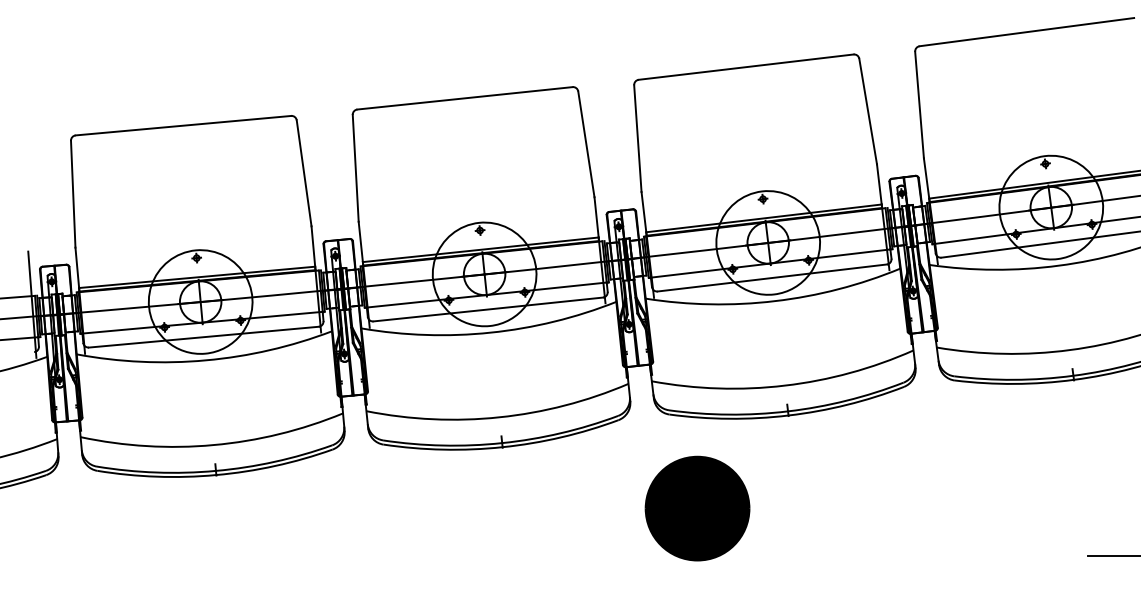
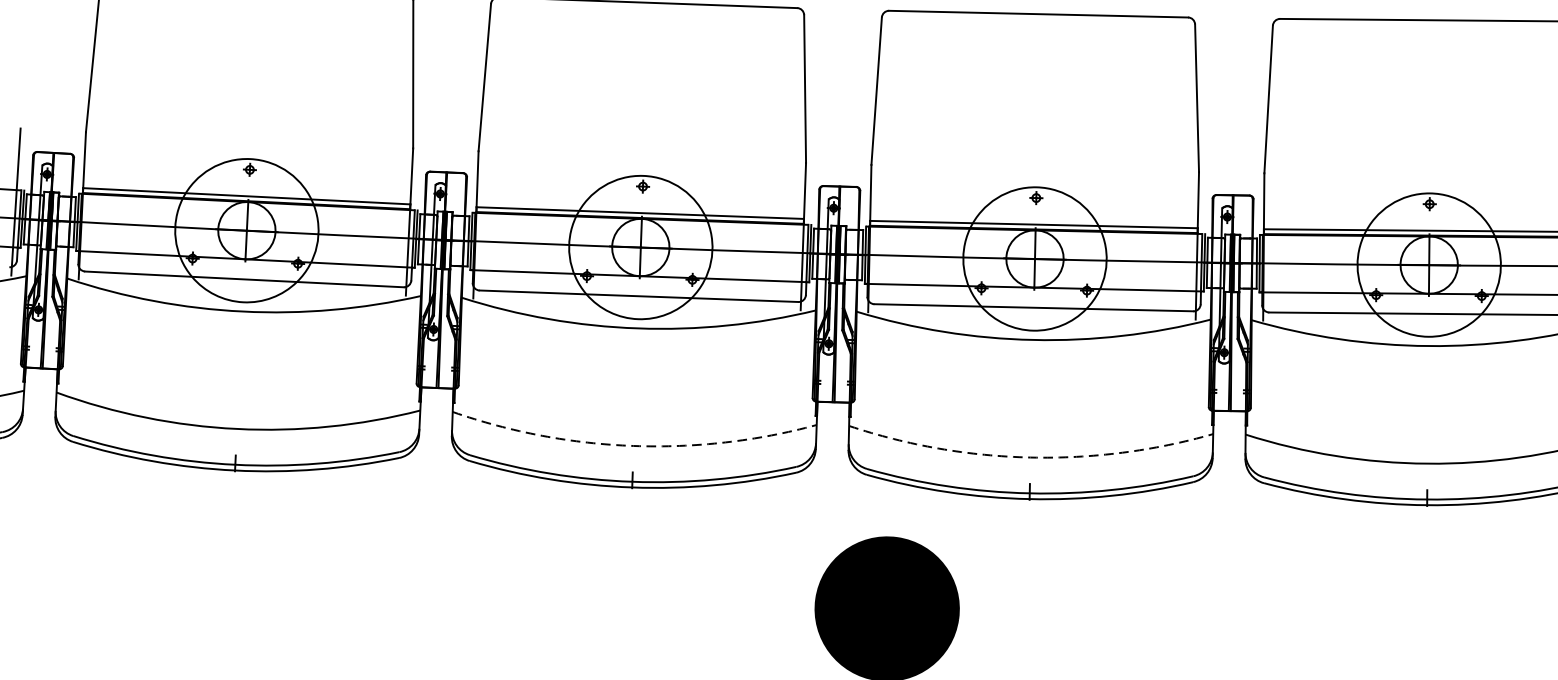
arc: (785, 385) -> (1031, 457), solid -> dashed
arc: (499, 417) -> (633, 446), solid -> dashed

